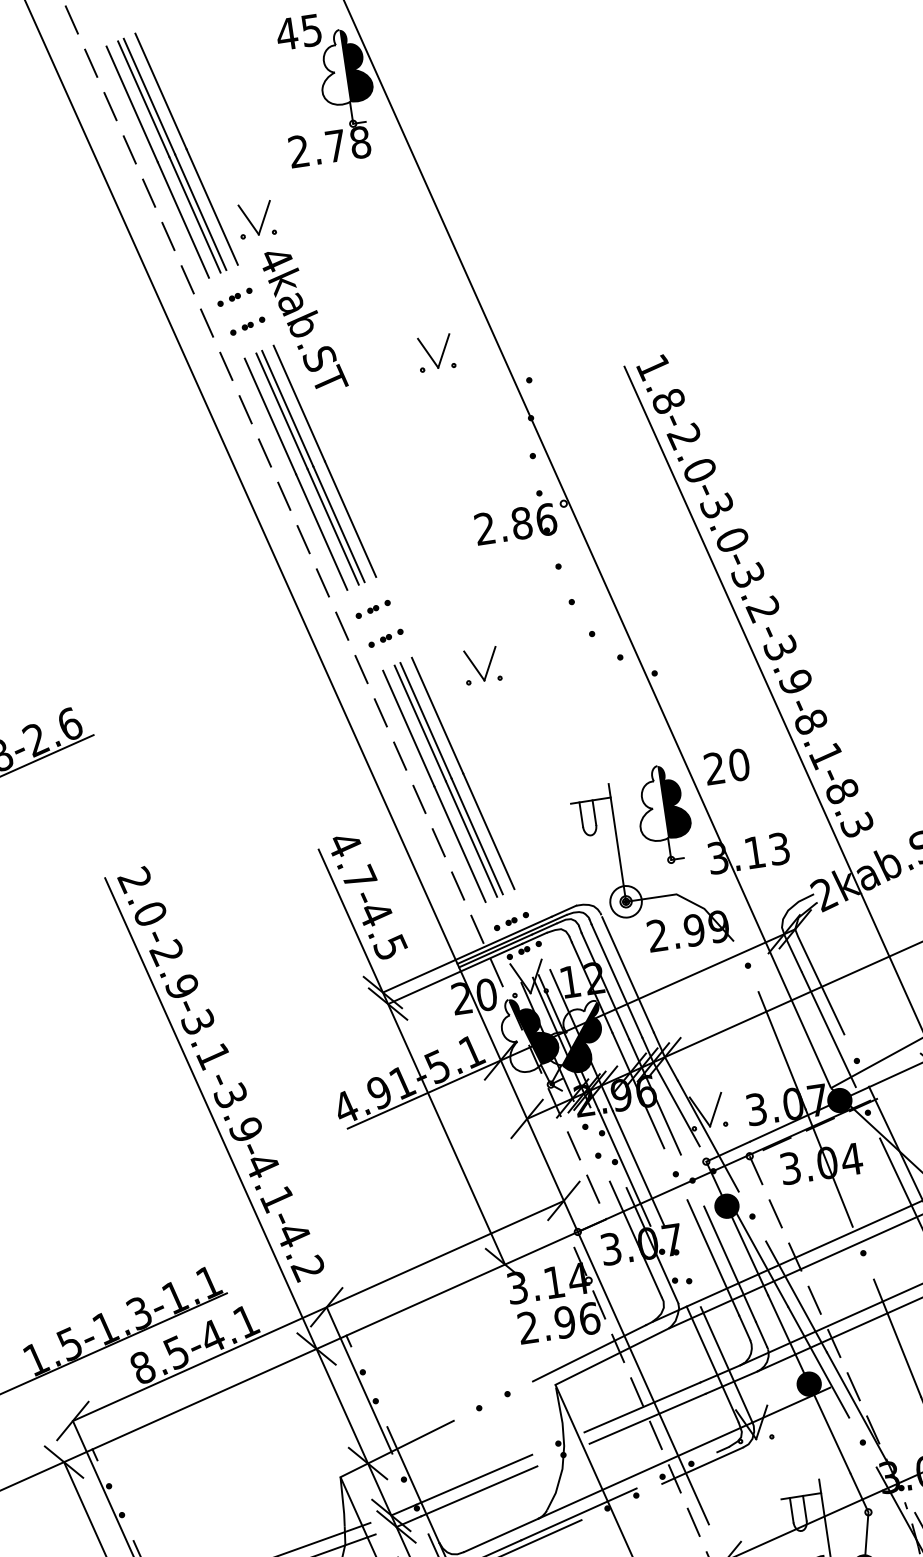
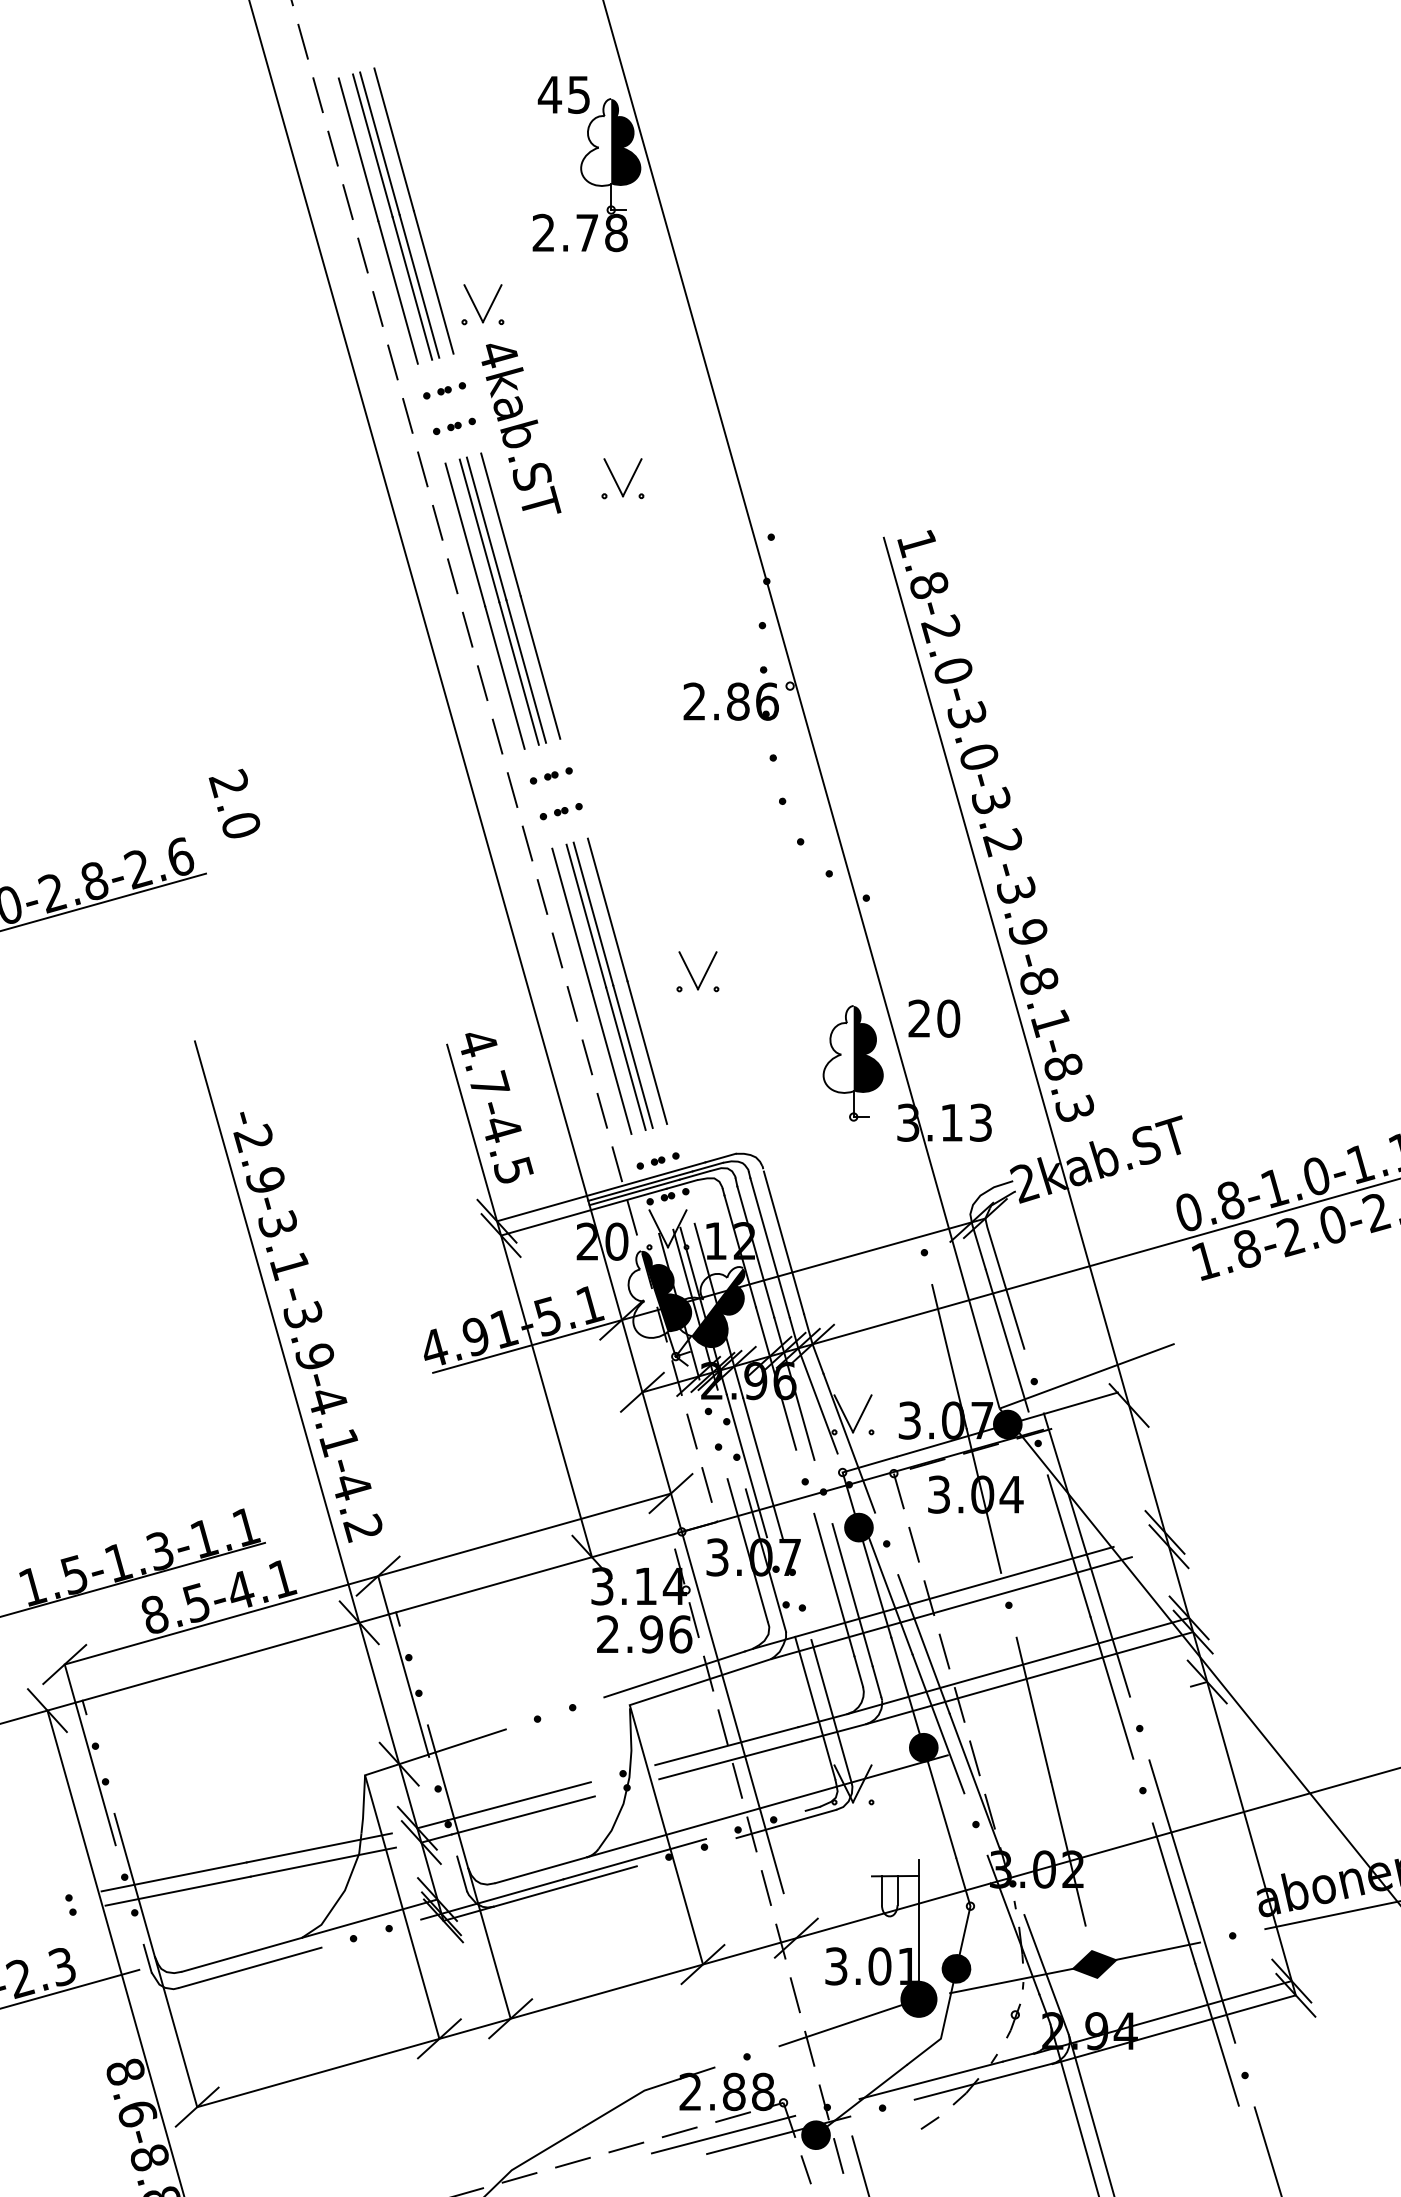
part: (430, 355) -> (616, 480), moved
part: (476, 667) -> (691, 973), moved
part: (634, 887) -> (806, 1142), removed
text: (141, 896) -> (234, 803), moved

